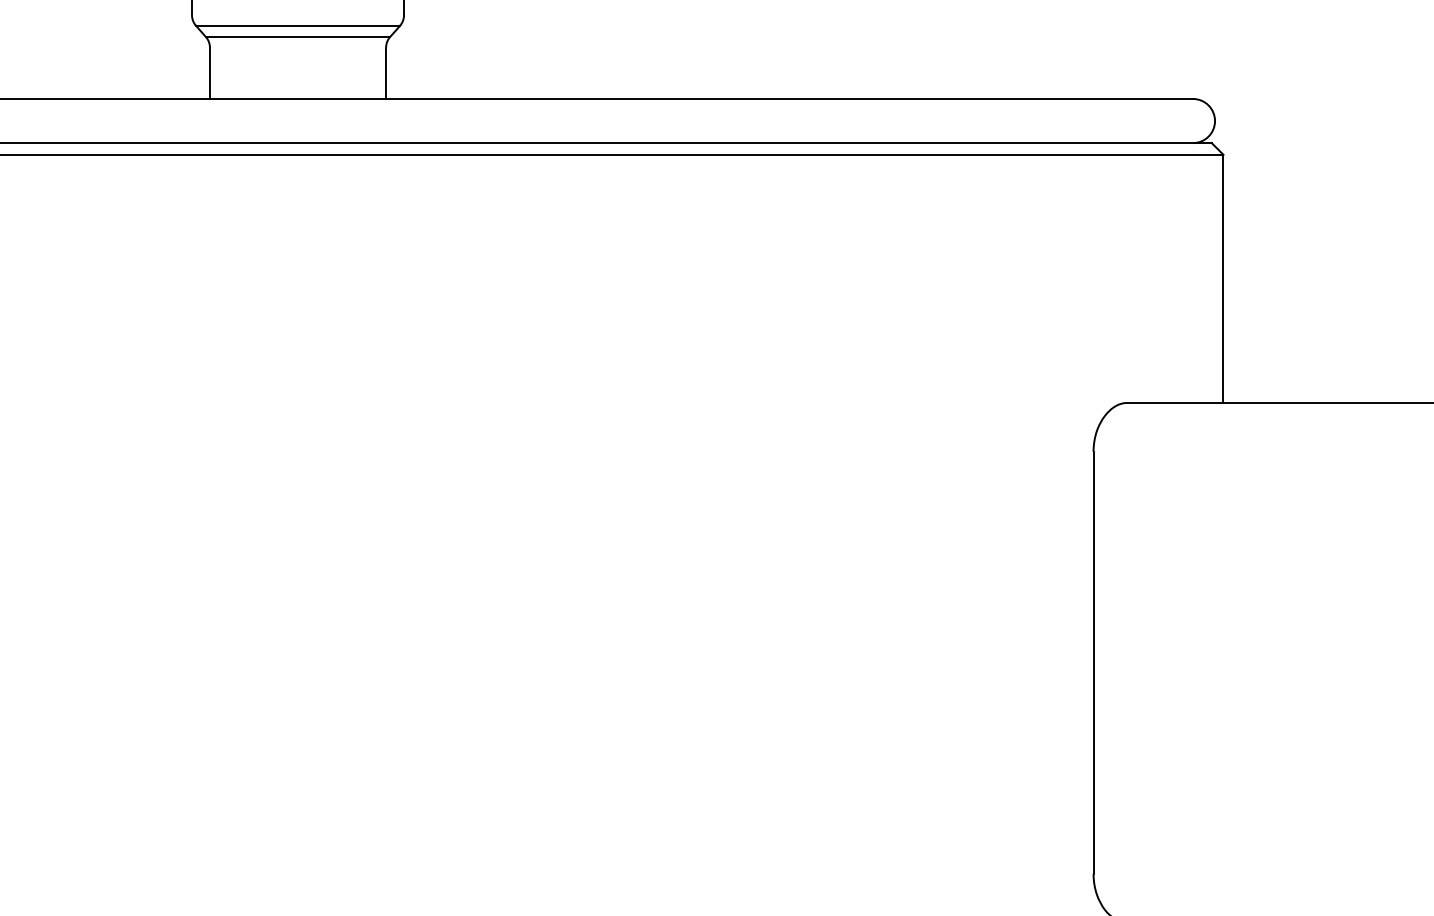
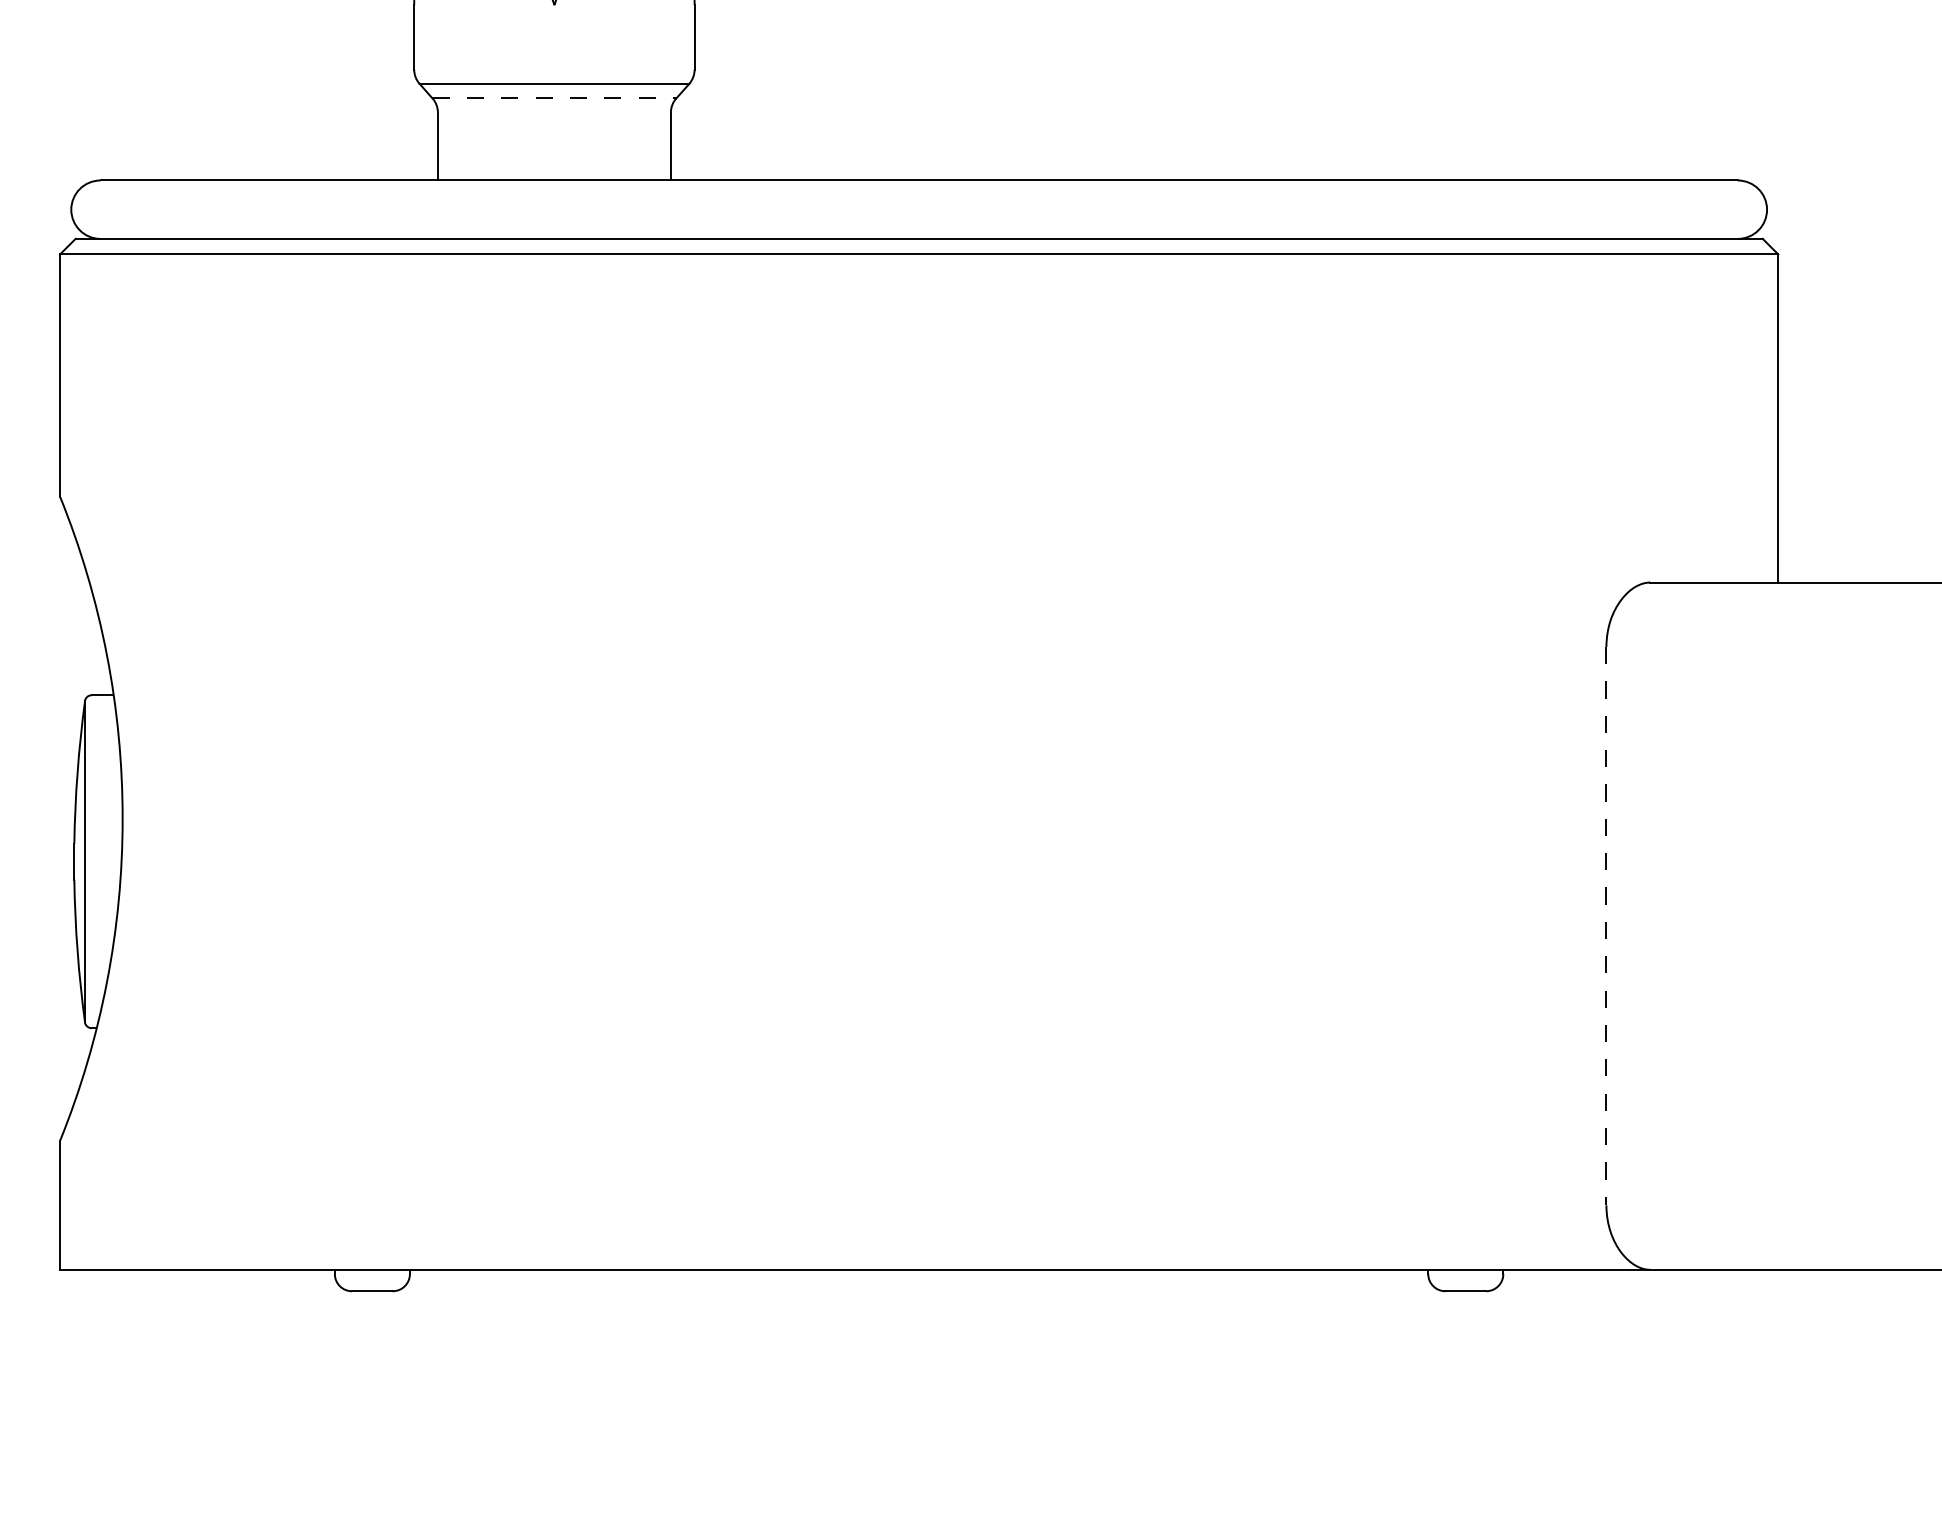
line: (298, 36) -> (554, 98), solid -> dashed
line: (1093, 663) -> (1606, 926), solid -> dashed

